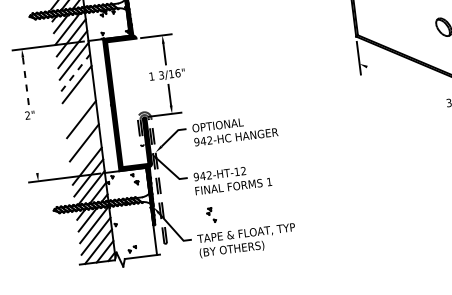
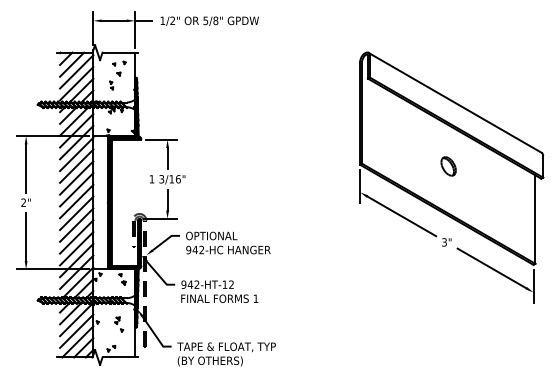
line: (75, 73) -> (76, 166), dashed -> solid
line: (26, 81) -> (26, 168), dashed -> solid
line: (403, 82) -> (401, 216), added
line: (78, 95) -> (76, 189), added
line: (79, 107) -> (76, 201), added
line: (82, 130) -> (76, 224), added
line: (34, 148) -> (26, 236), added
line: (85, 154) -> (76, 248), added
part: (211, 215) -> (119, 324), moved

